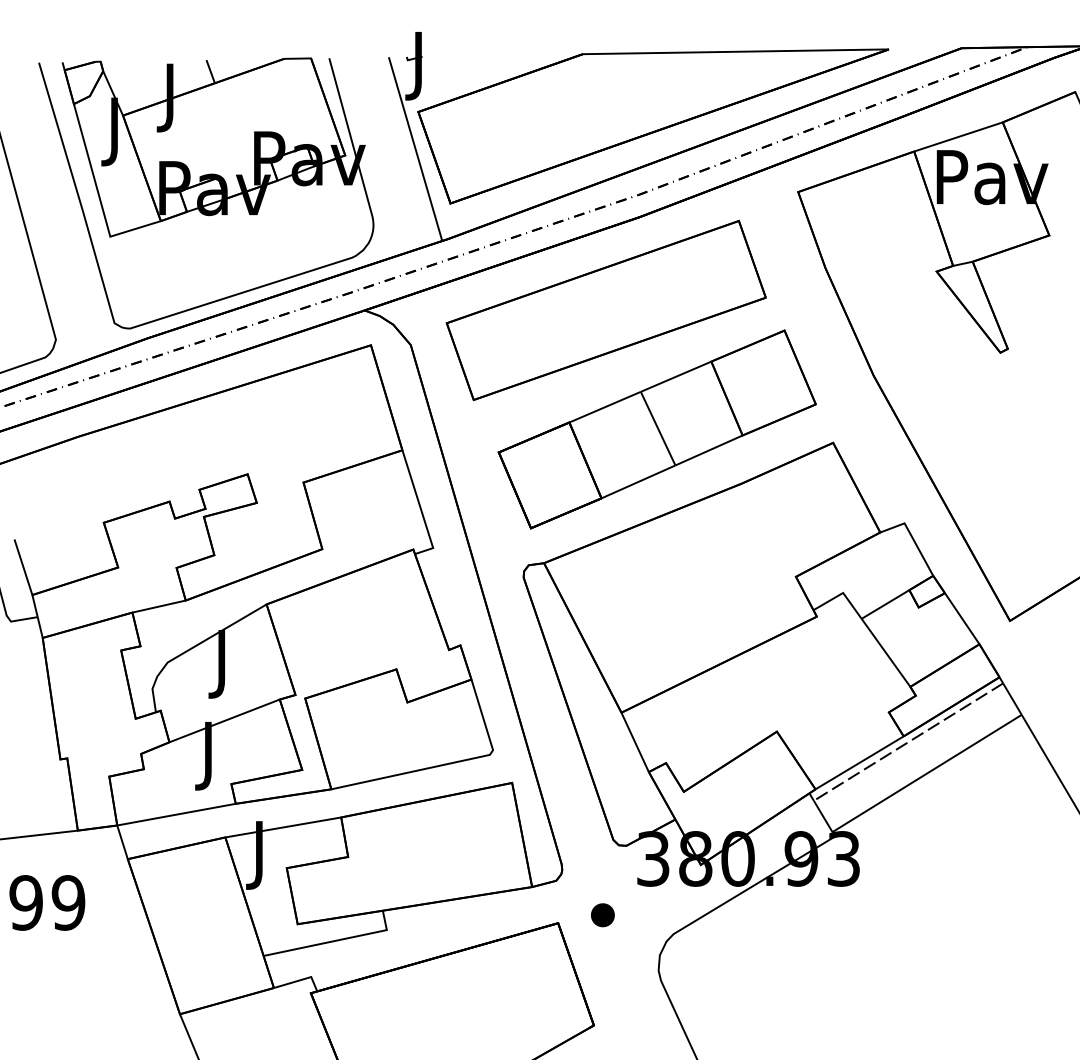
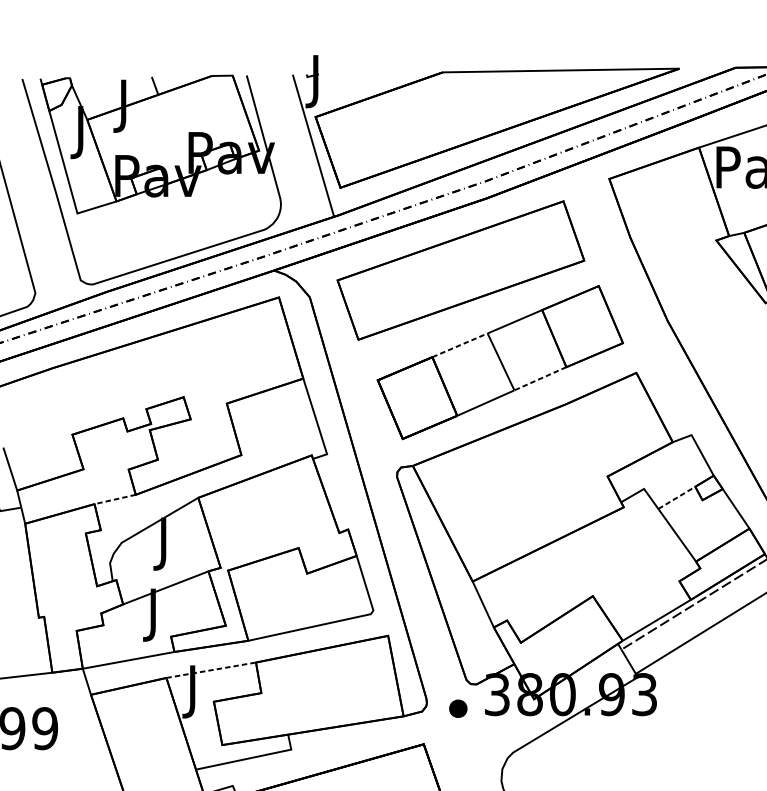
line: (605, 407) -> (460, 345), solid -> dashed
line: (709, 450) -> (540, 378), solid -> dashed
line: (885, 604) -> (676, 497), solid -> dashed
line: (158, 606) -> (114, 499), solid -> dashed
line: (283, 827) -> (211, 670), solid -> dashed
part: (602, 915) -> (458, 708), moved

